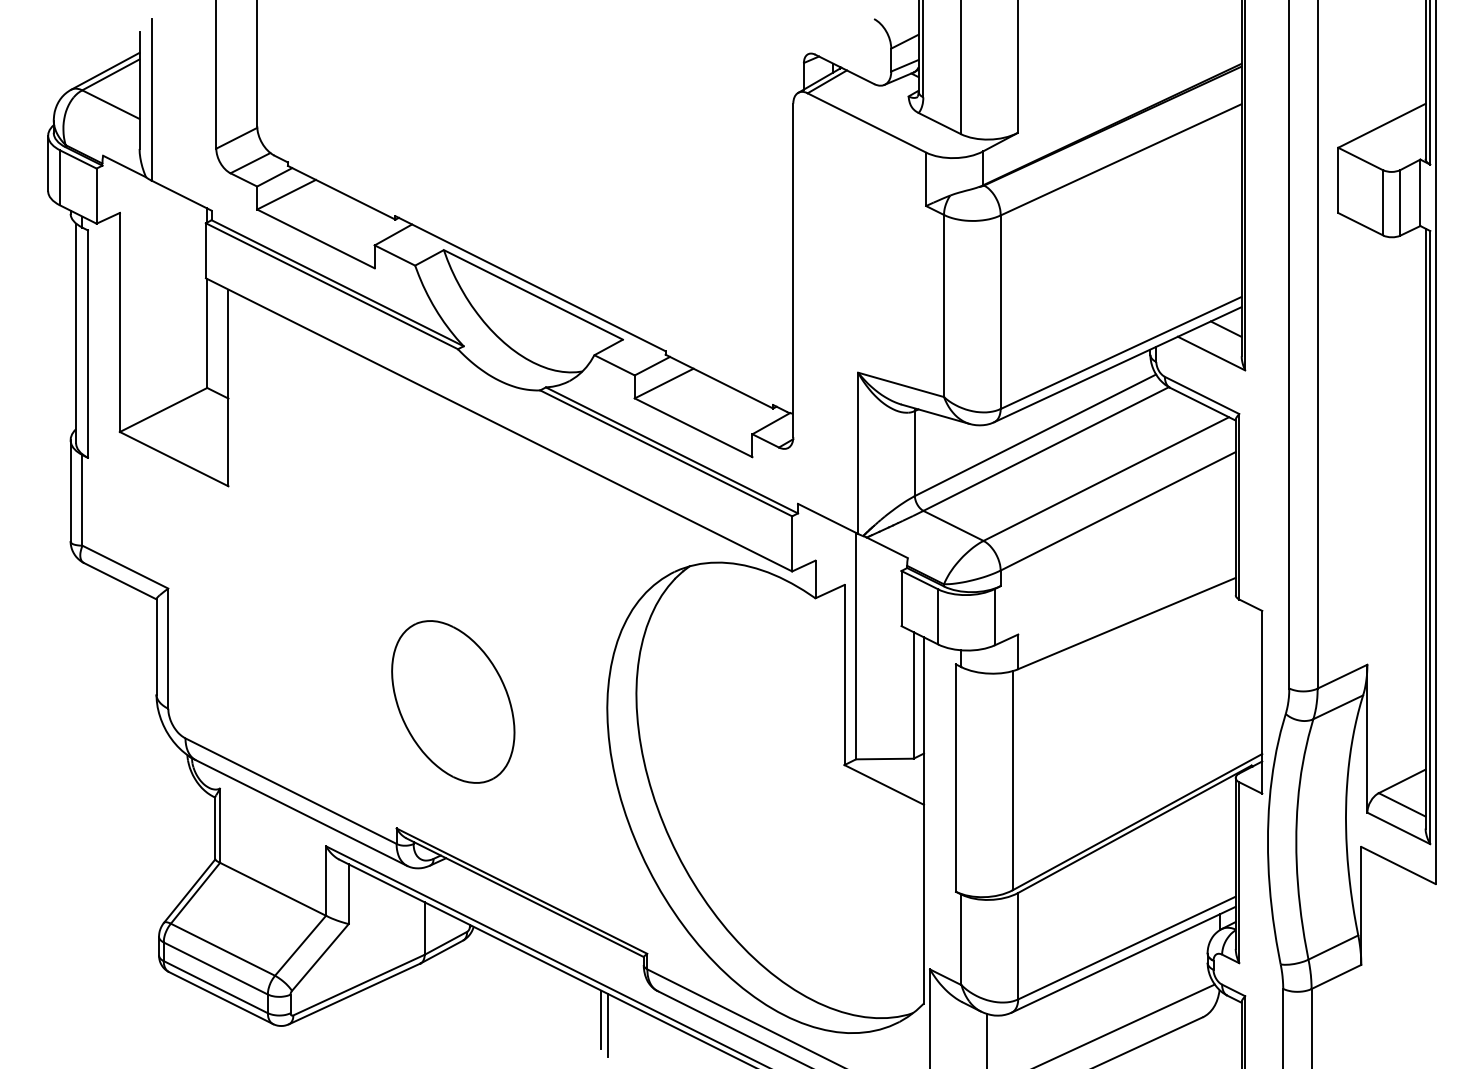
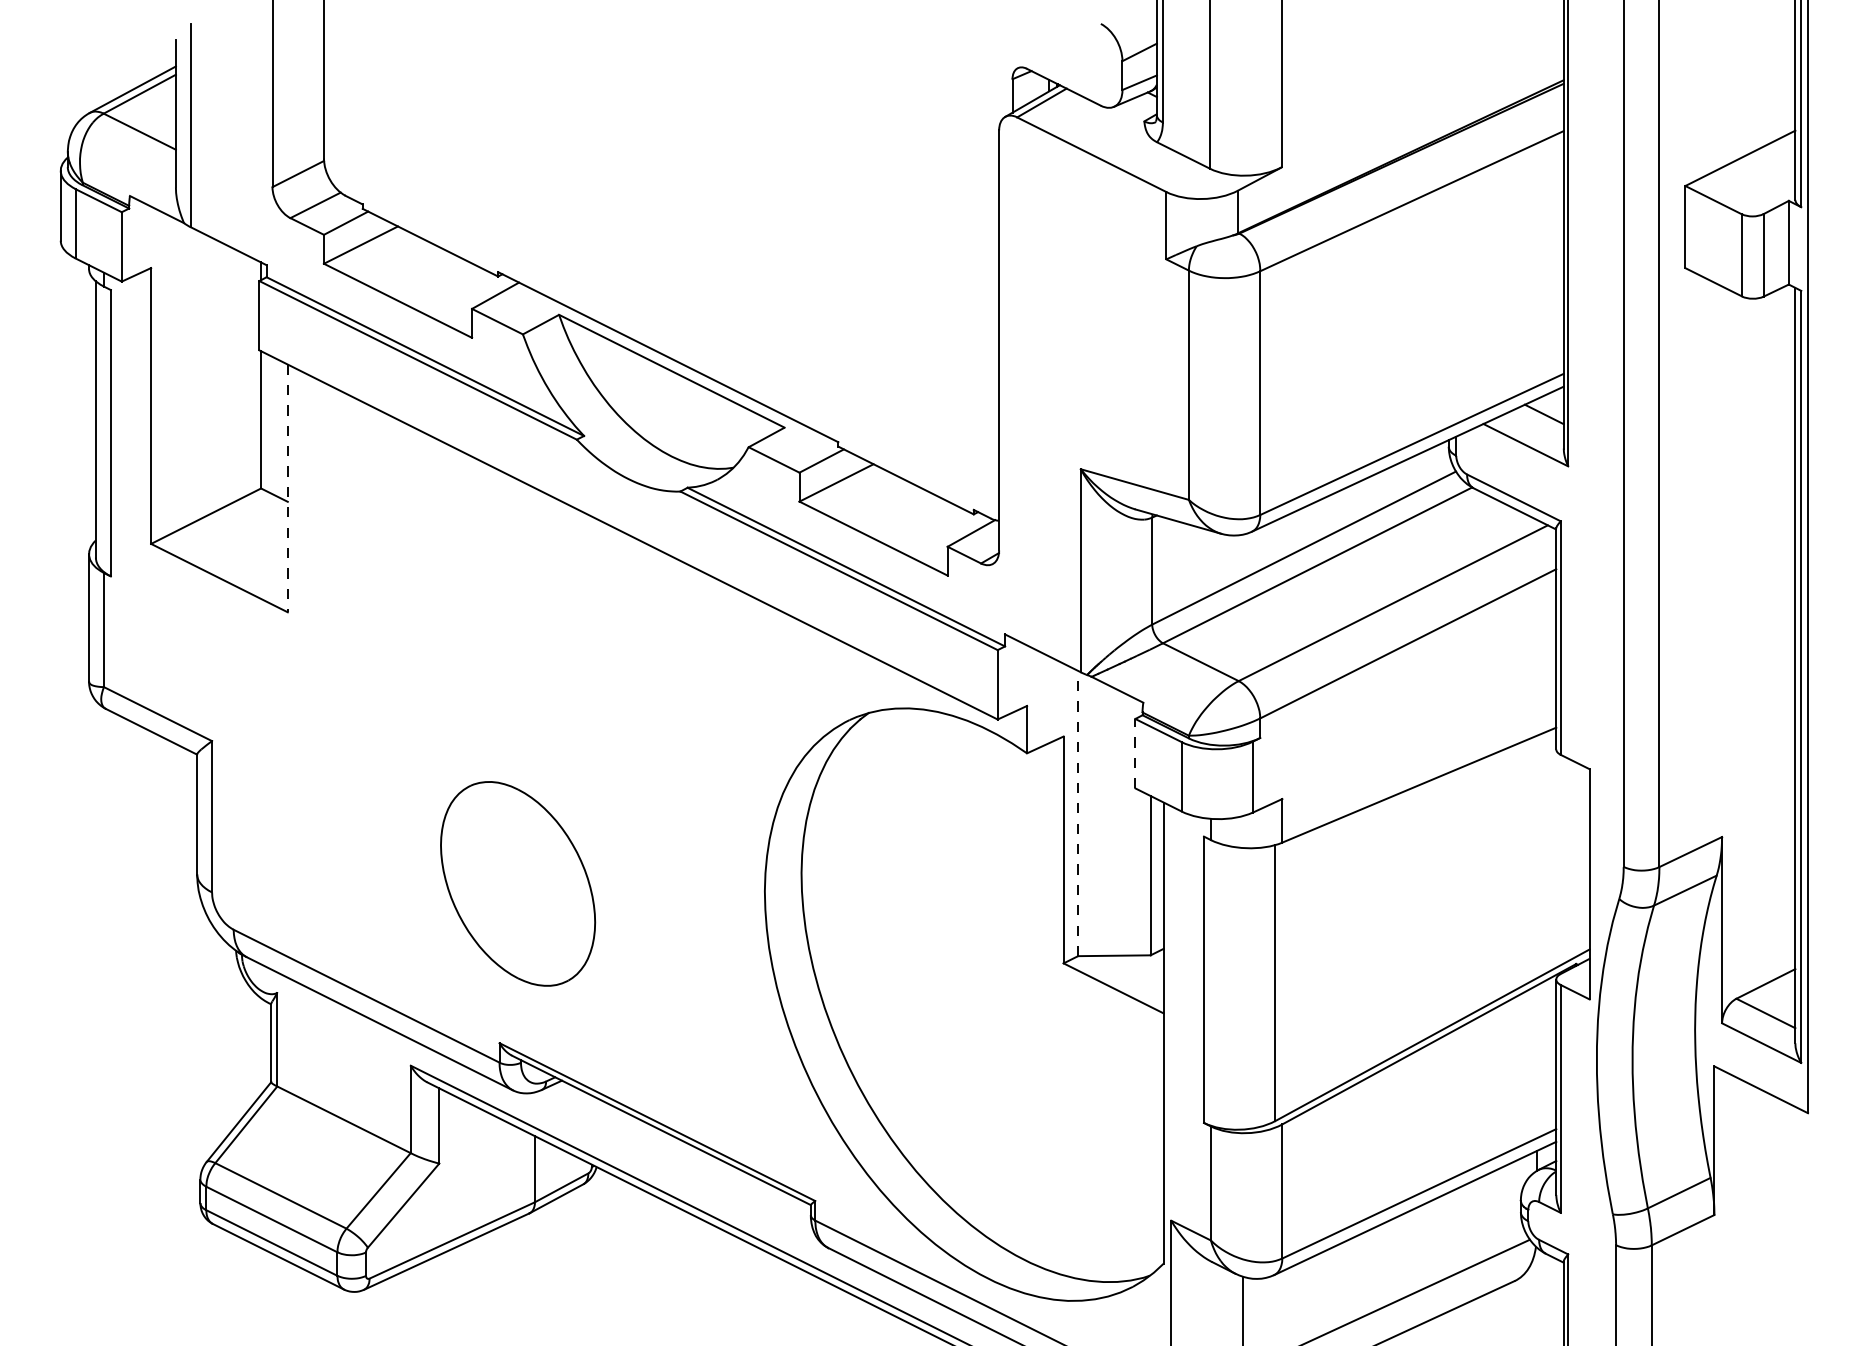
line: (228, 388) -> (287, 489), solid -> dashed
line: (901, 598) -> (1135, 753), solid -> dashed
line: (856, 645) -> (1078, 812), solid -> dashed
part: (453, 701) -> (518, 883), moved
line: (601, 1019) -> (757, 1283), removed
line: (608, 1025) -> (766, 1291), removed

